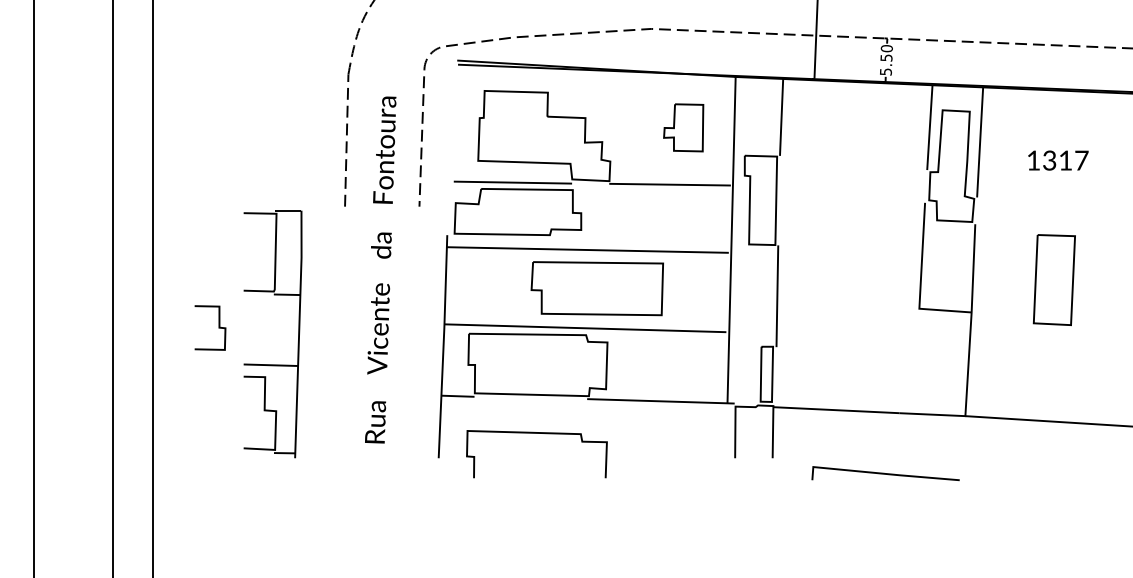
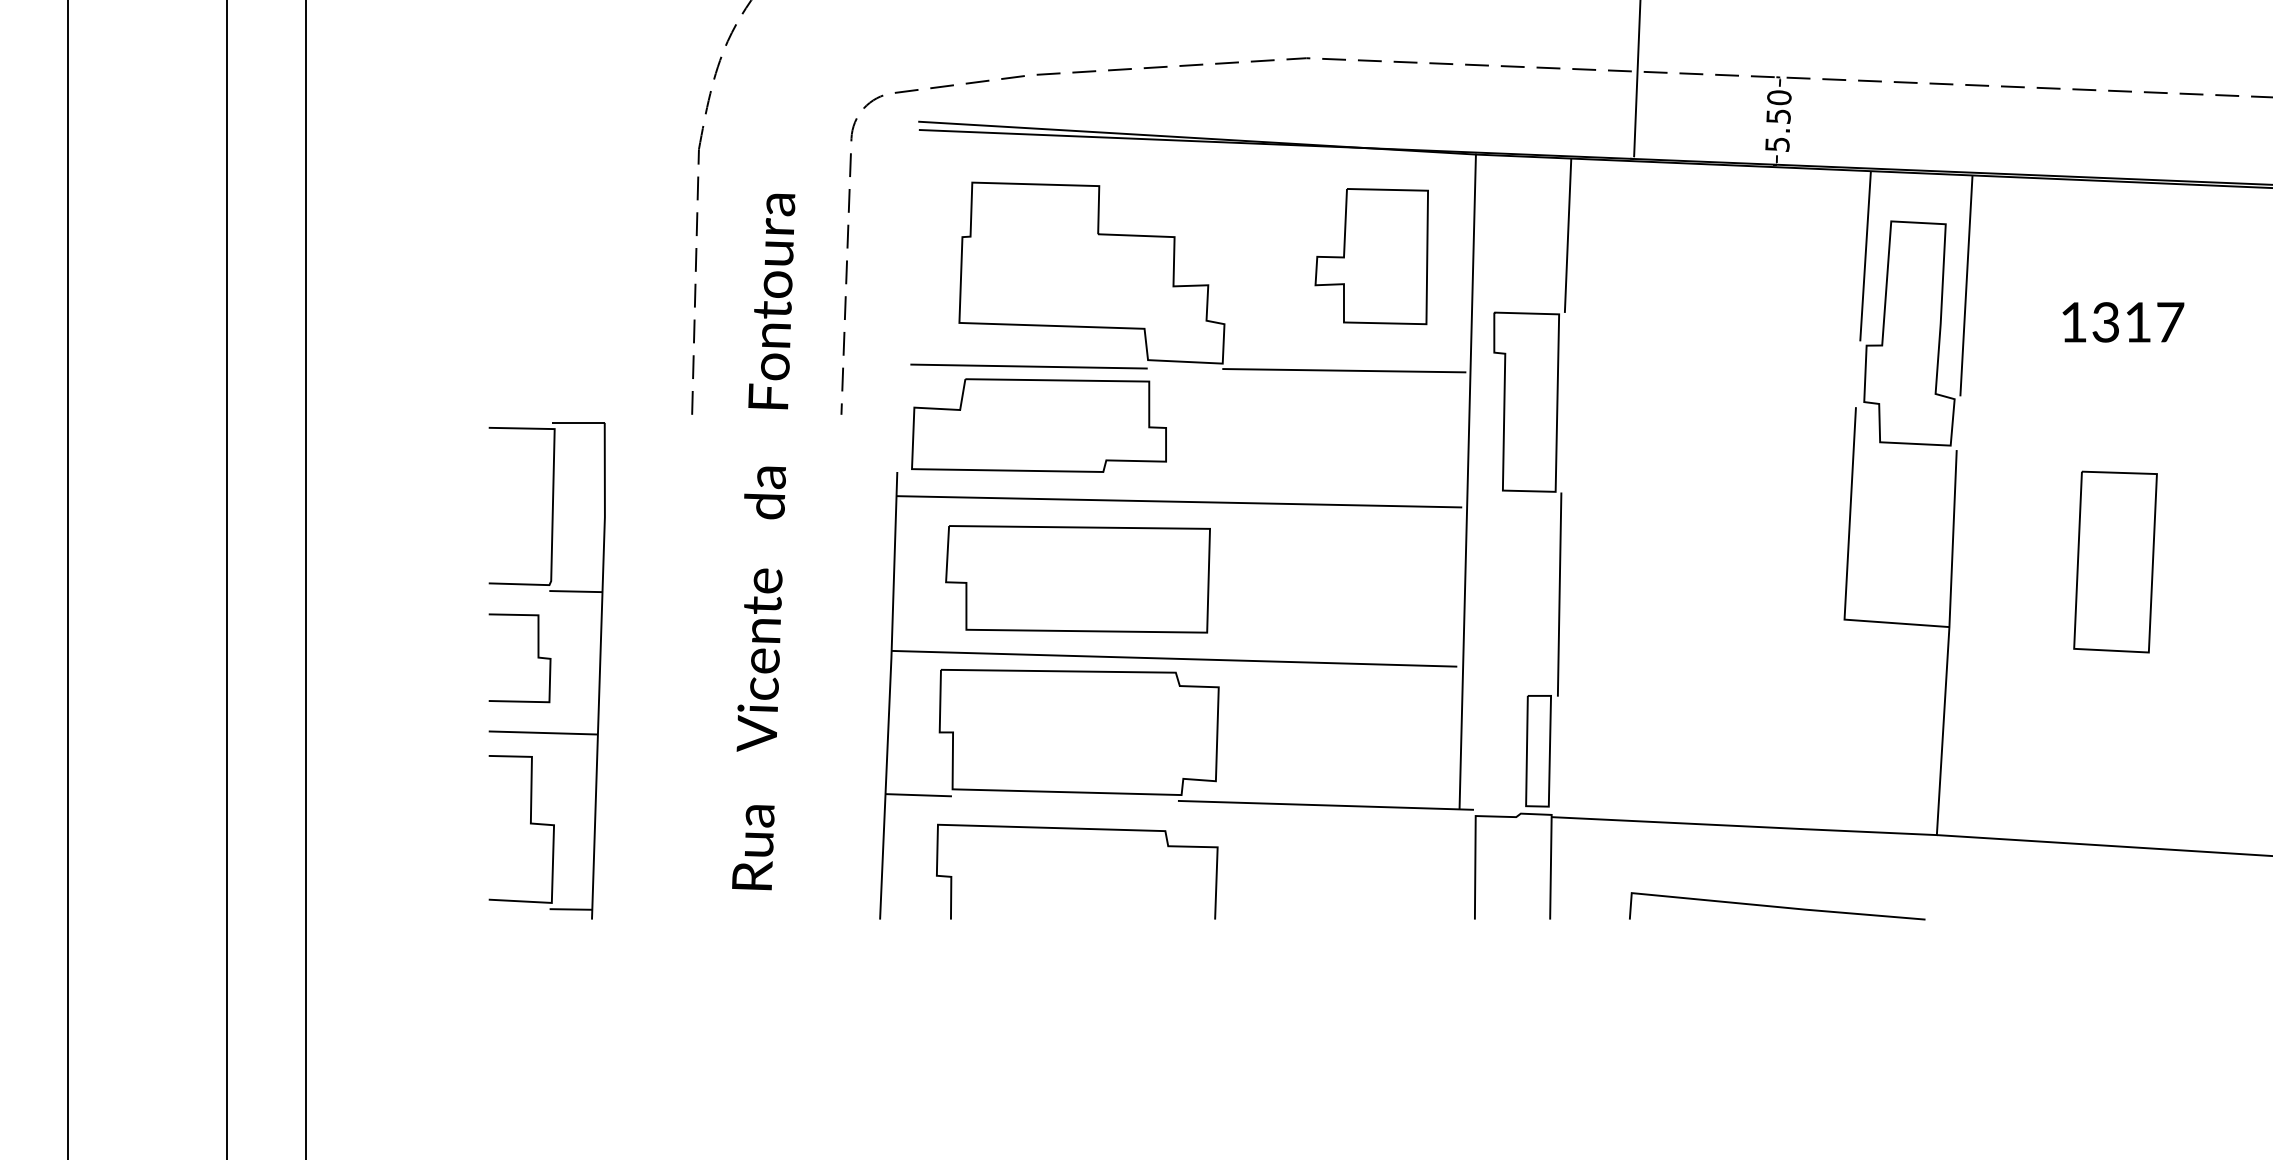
part: (683, 127) -> (1371, 255), size x1.43
part: (596, 288) -> (1076, 578), moved
curve: (218, 327) -> (536, 657), moved
curve: (536, 433) -> (1076, 829), moved
line: (885, 473) -> (1776, 906), moved

